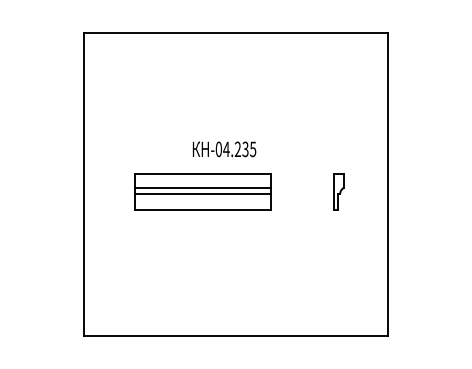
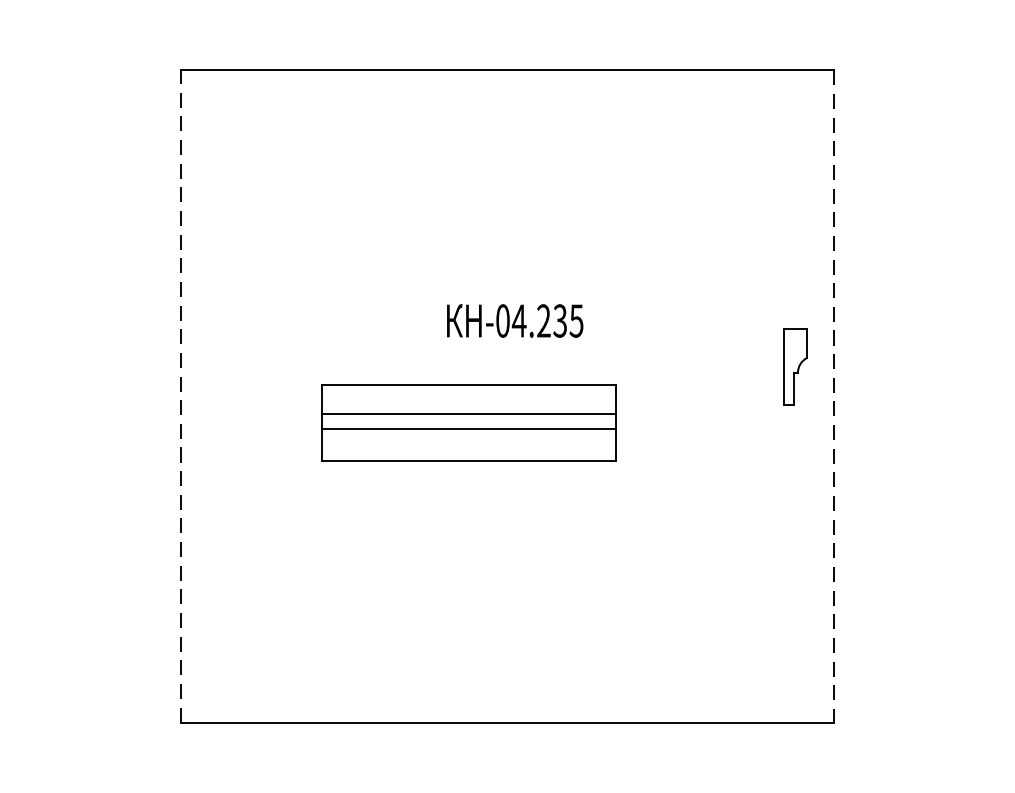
text: (224, 149) -> (515, 321), moved
line: (84, 184) -> (181, 396), solid -> dashed
line: (387, 184) -> (833, 396), solid -> dashed
part: (202, 191) -> (467, 422), moved
part: (338, 191) -> (794, 366), moved

